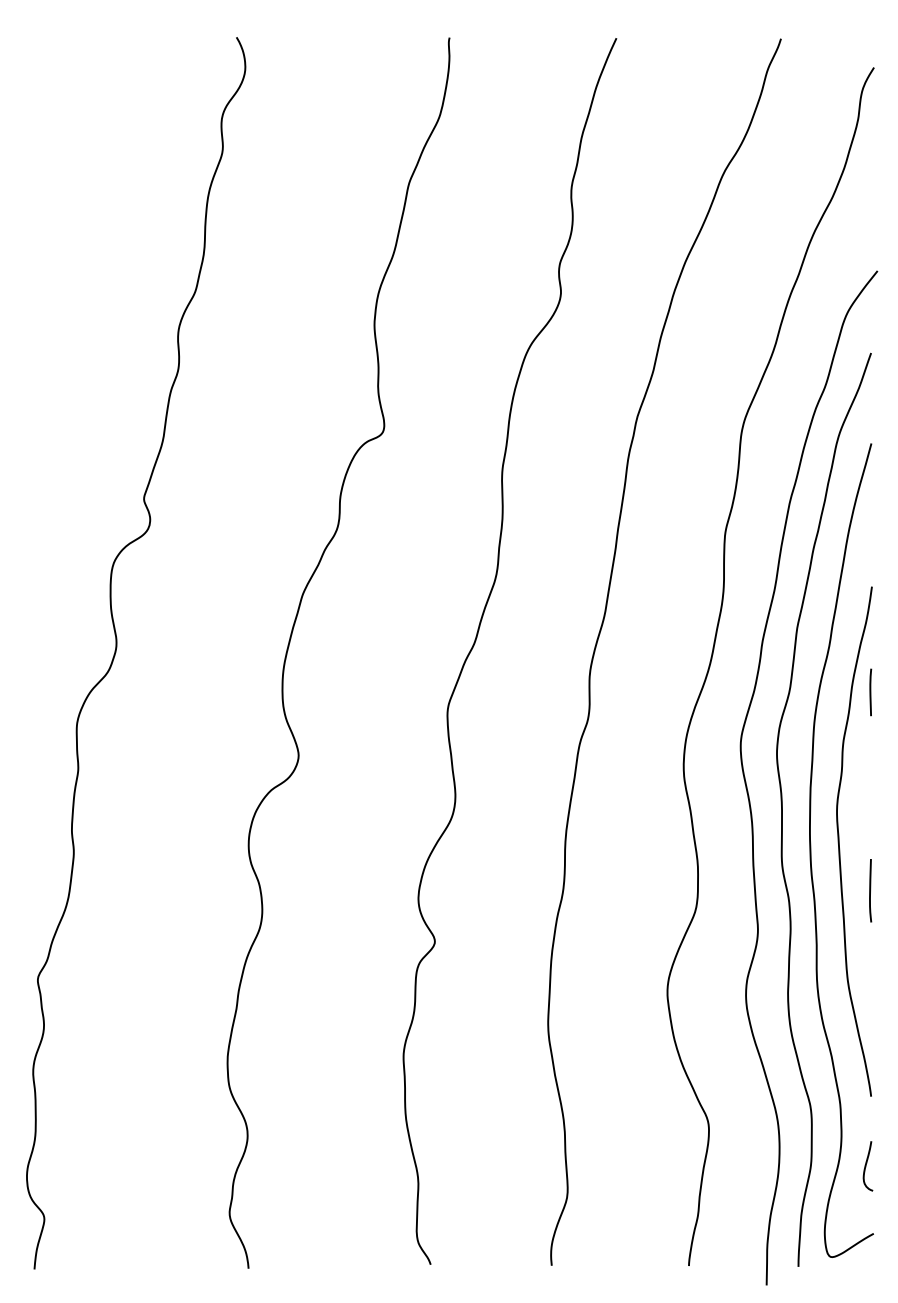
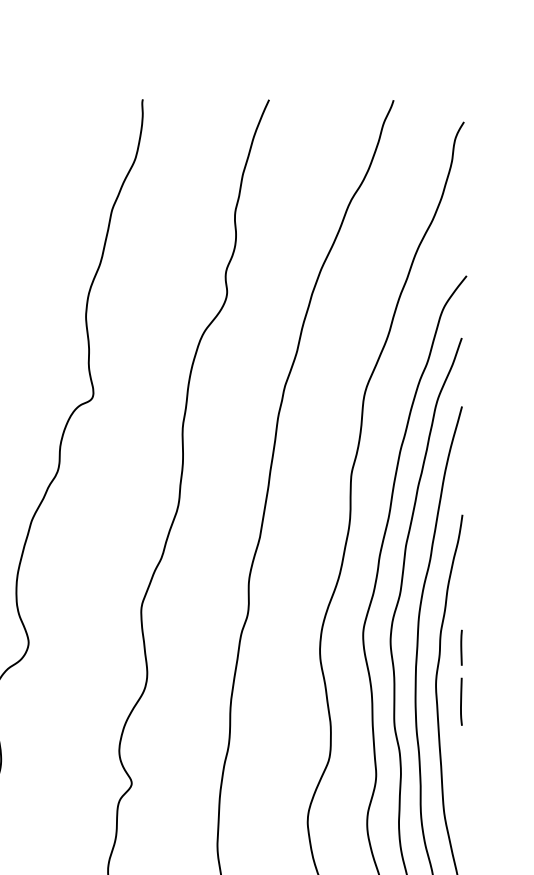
line: (870, 692) -> (461, 647), moved
line: (870, 890) -> (461, 701), moved

